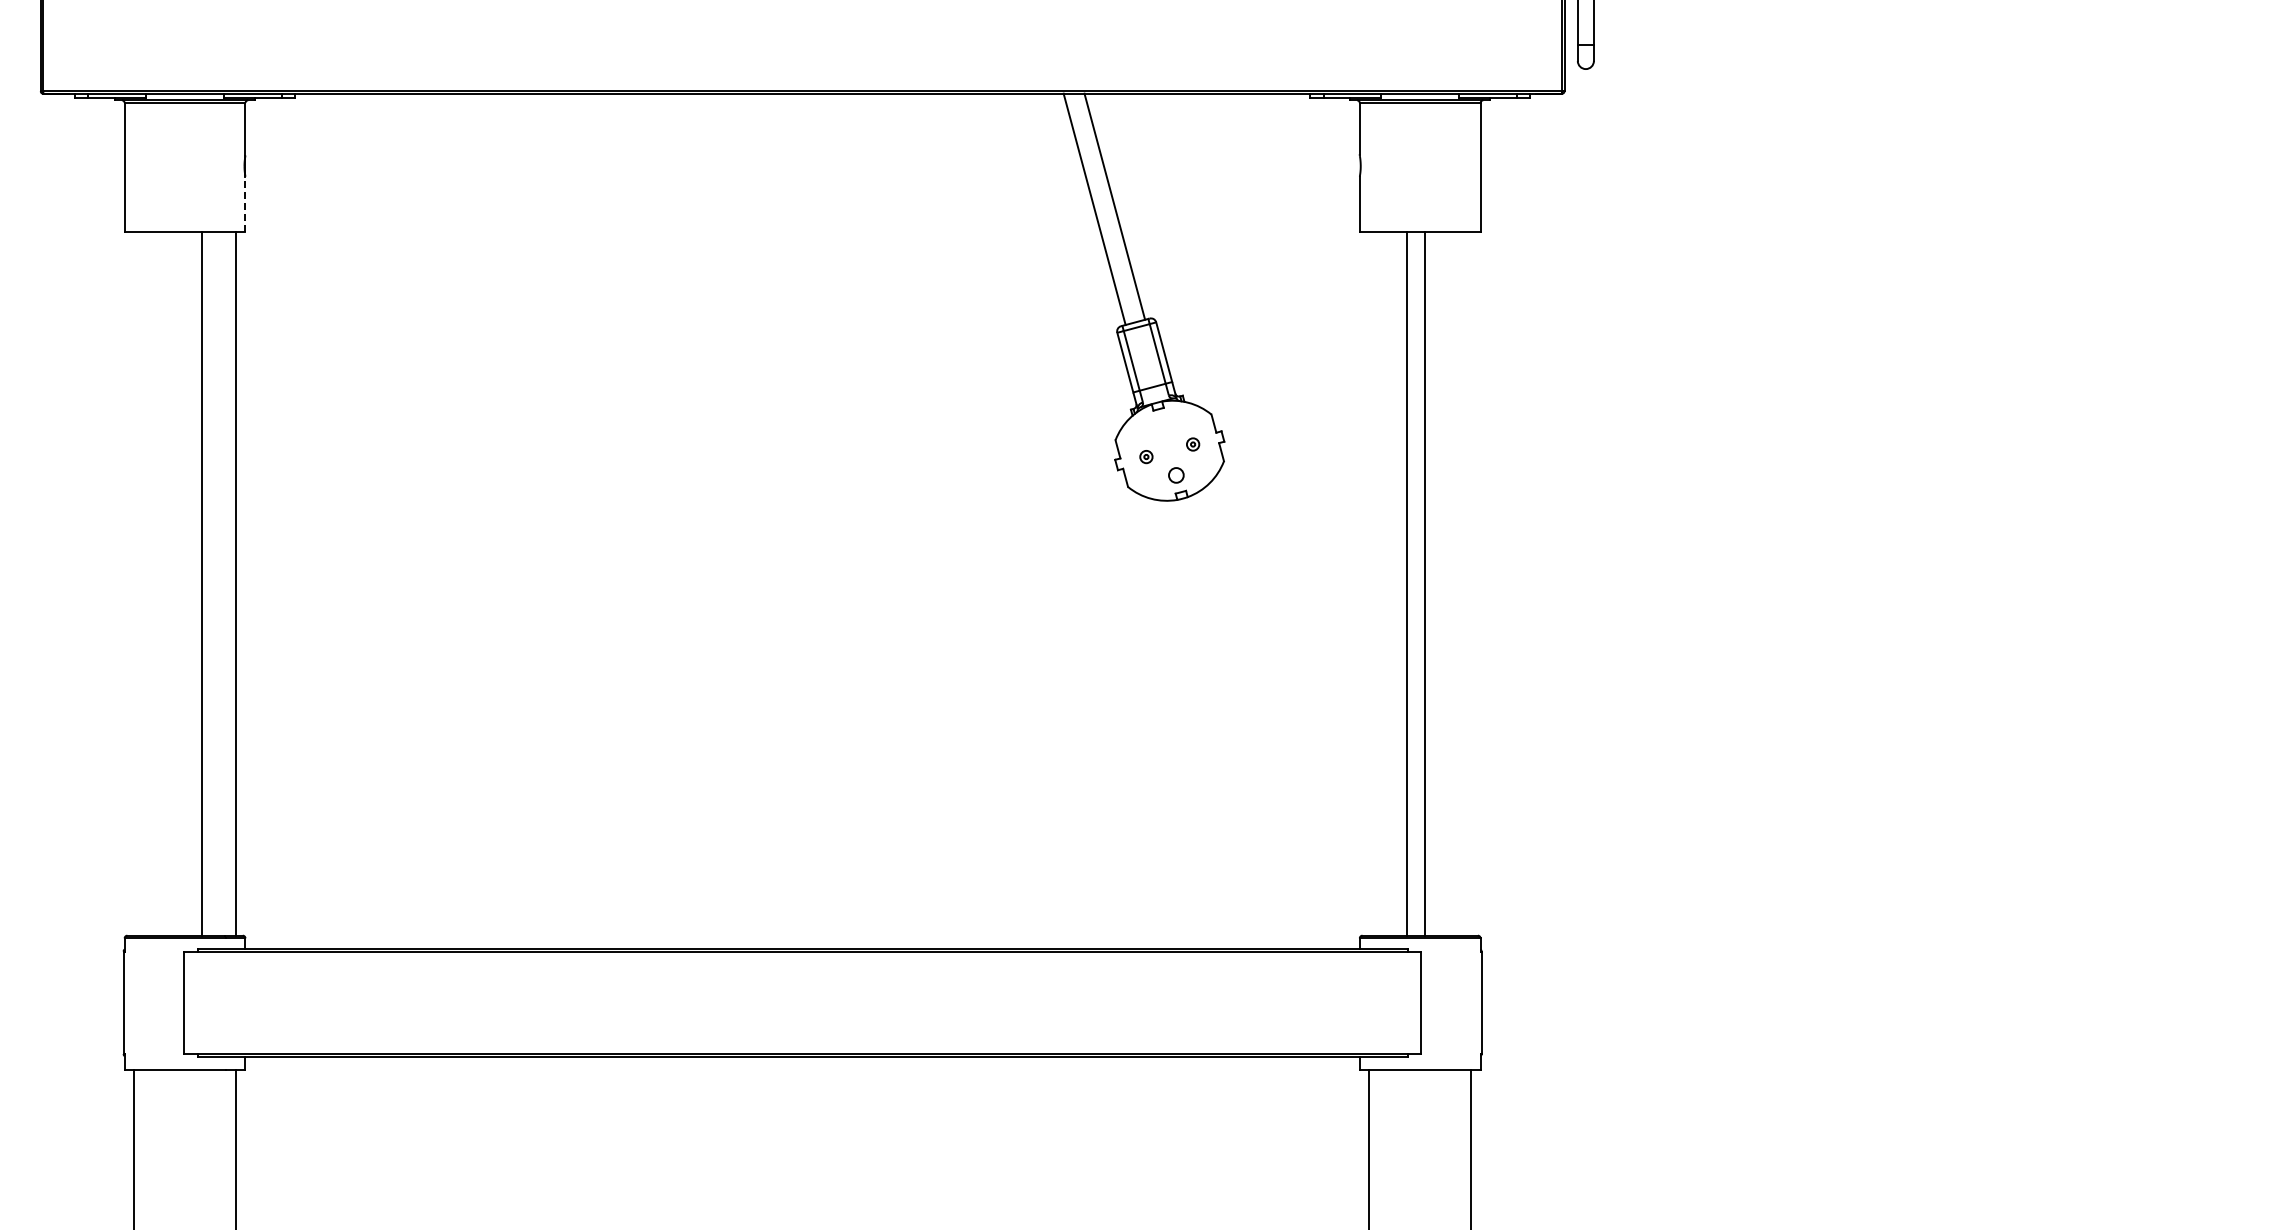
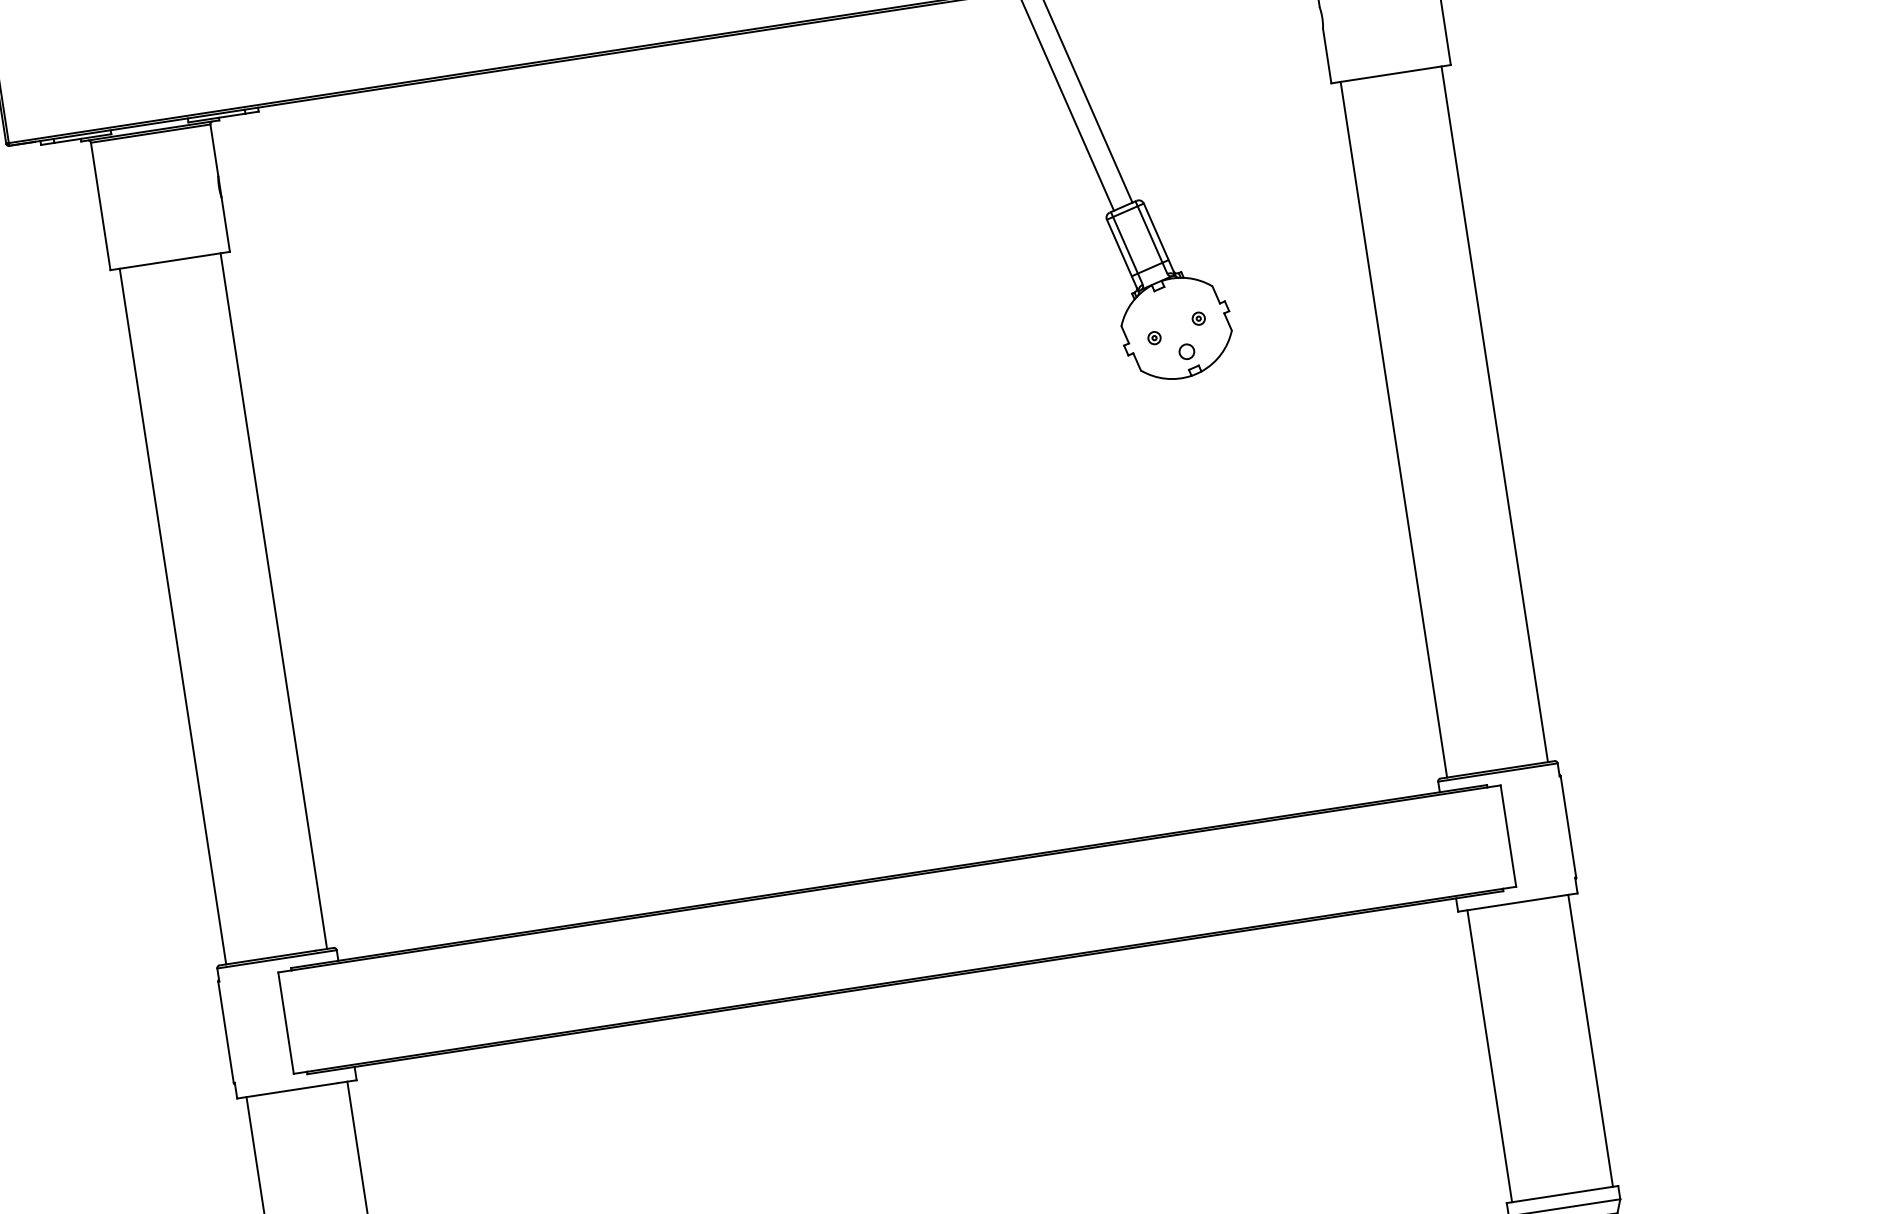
line: (245, 204) -> (225, 224), dashed -> solid
line: (202, 583) -> (173, 616), moved
line: (1407, 583) -> (1494, 413), moved
line: (1425, 583) -> (1394, 429), moved

